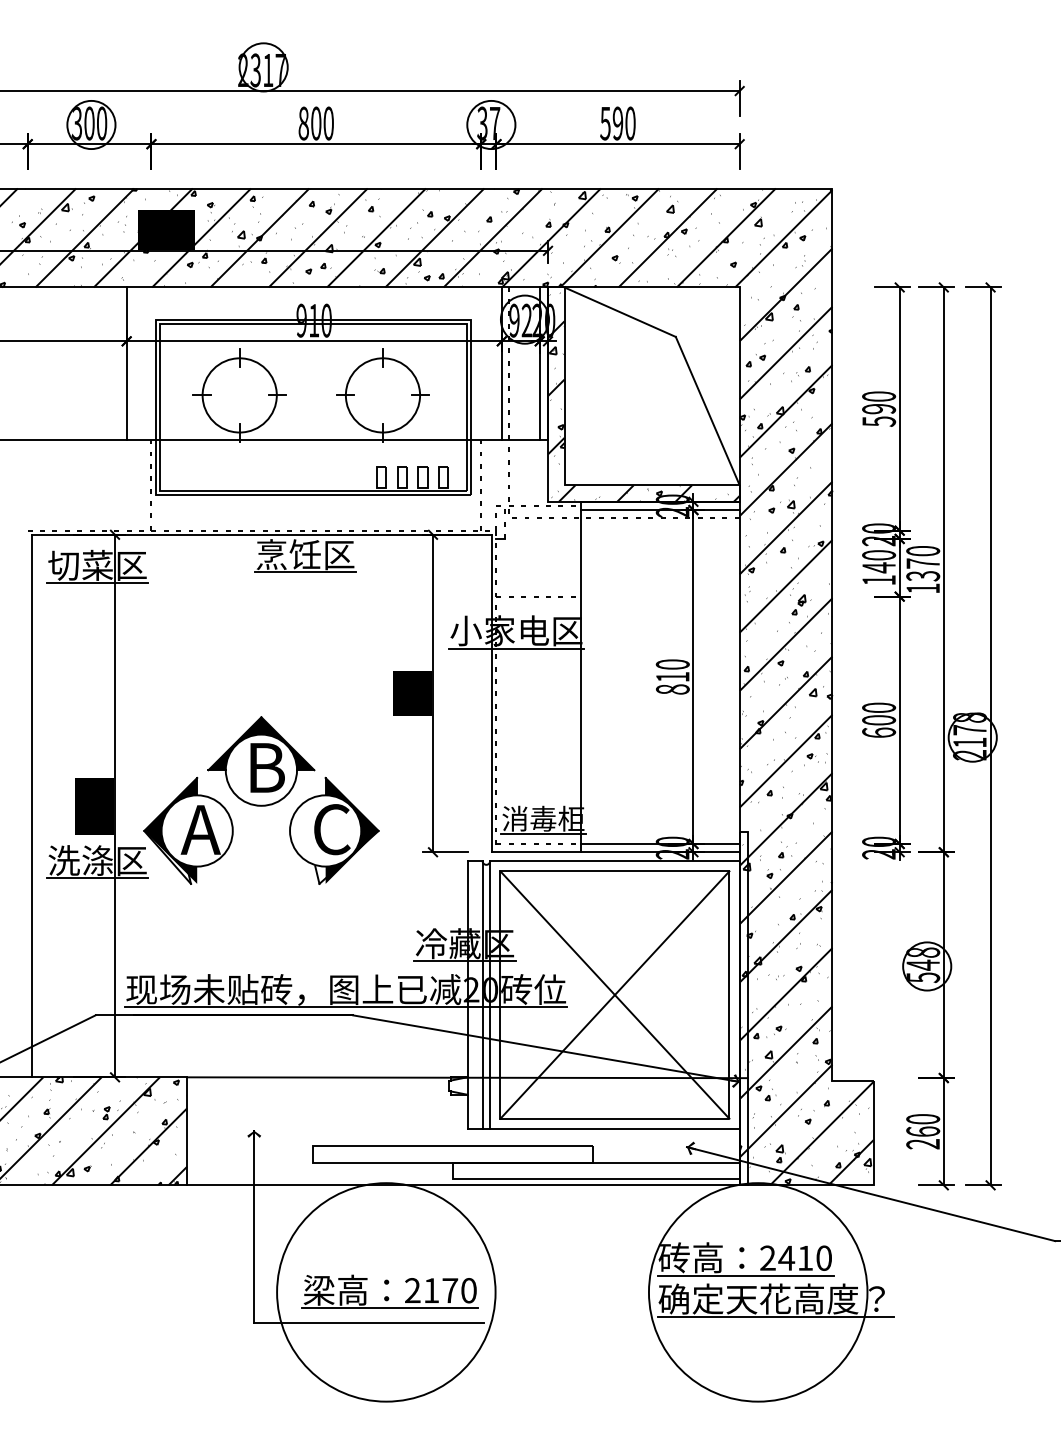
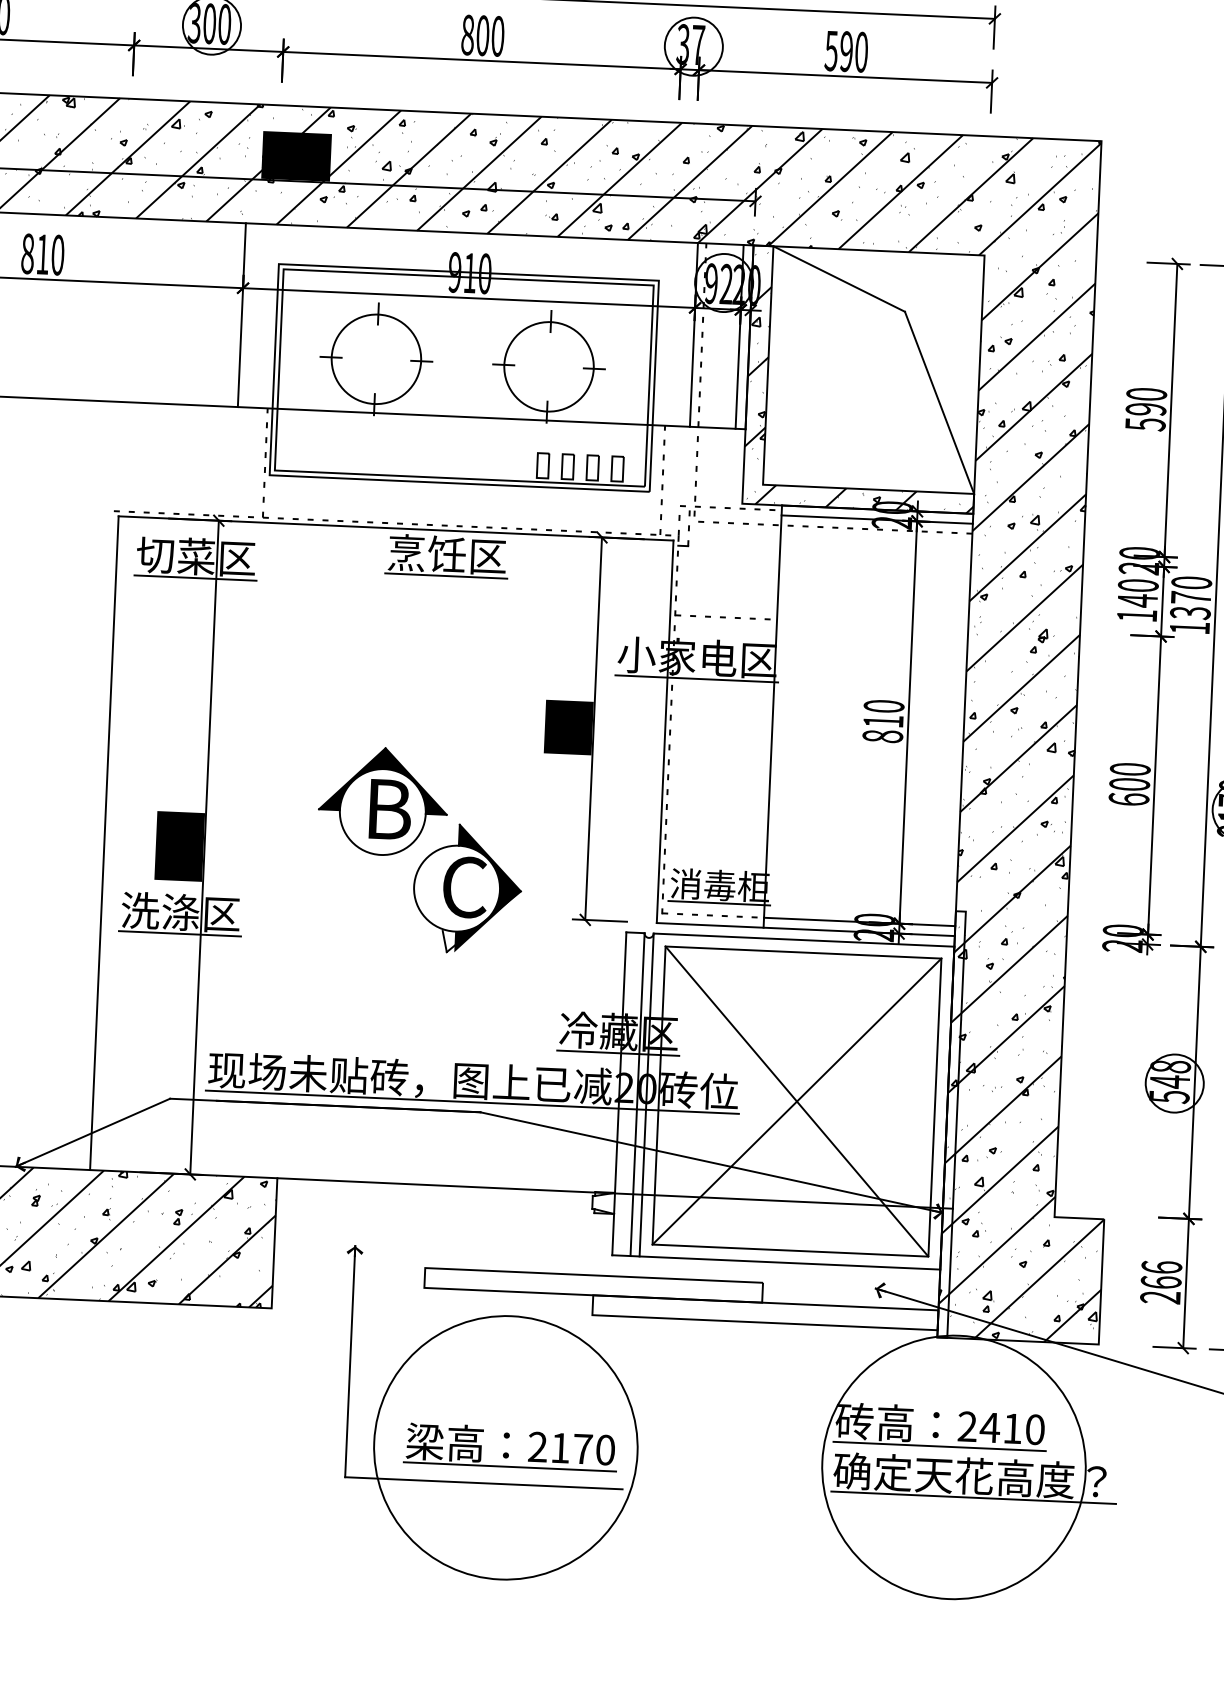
part: (188, 830) -> (291, 880), removed
text: (923, 1119) -> (1162, 1267), 260 -> 266
line: (463, 1185) -> (604, 1323), removed

